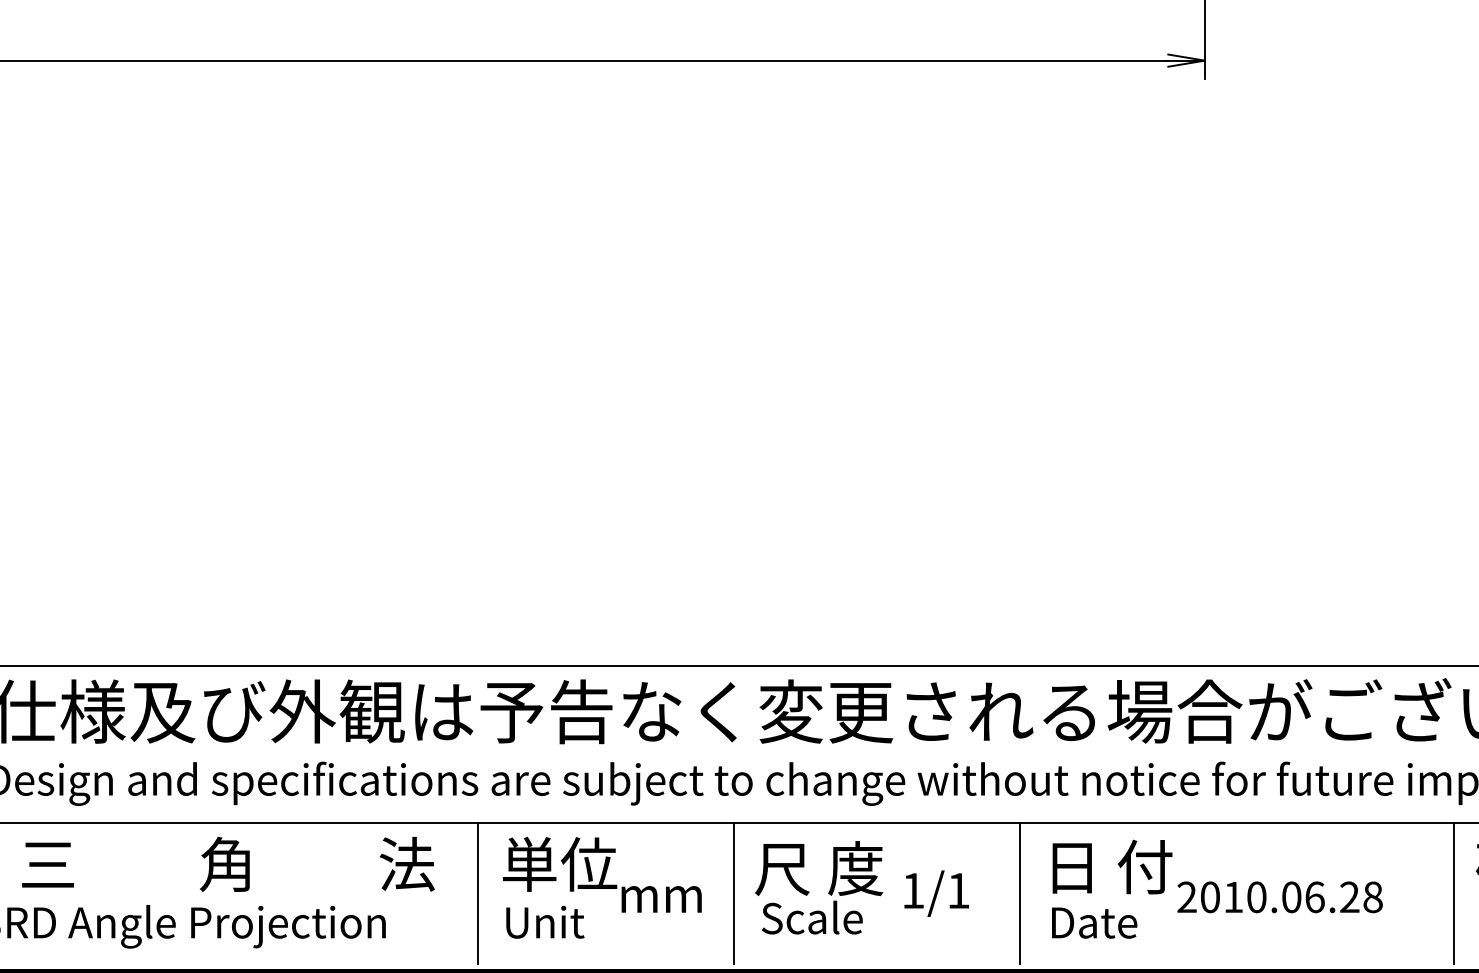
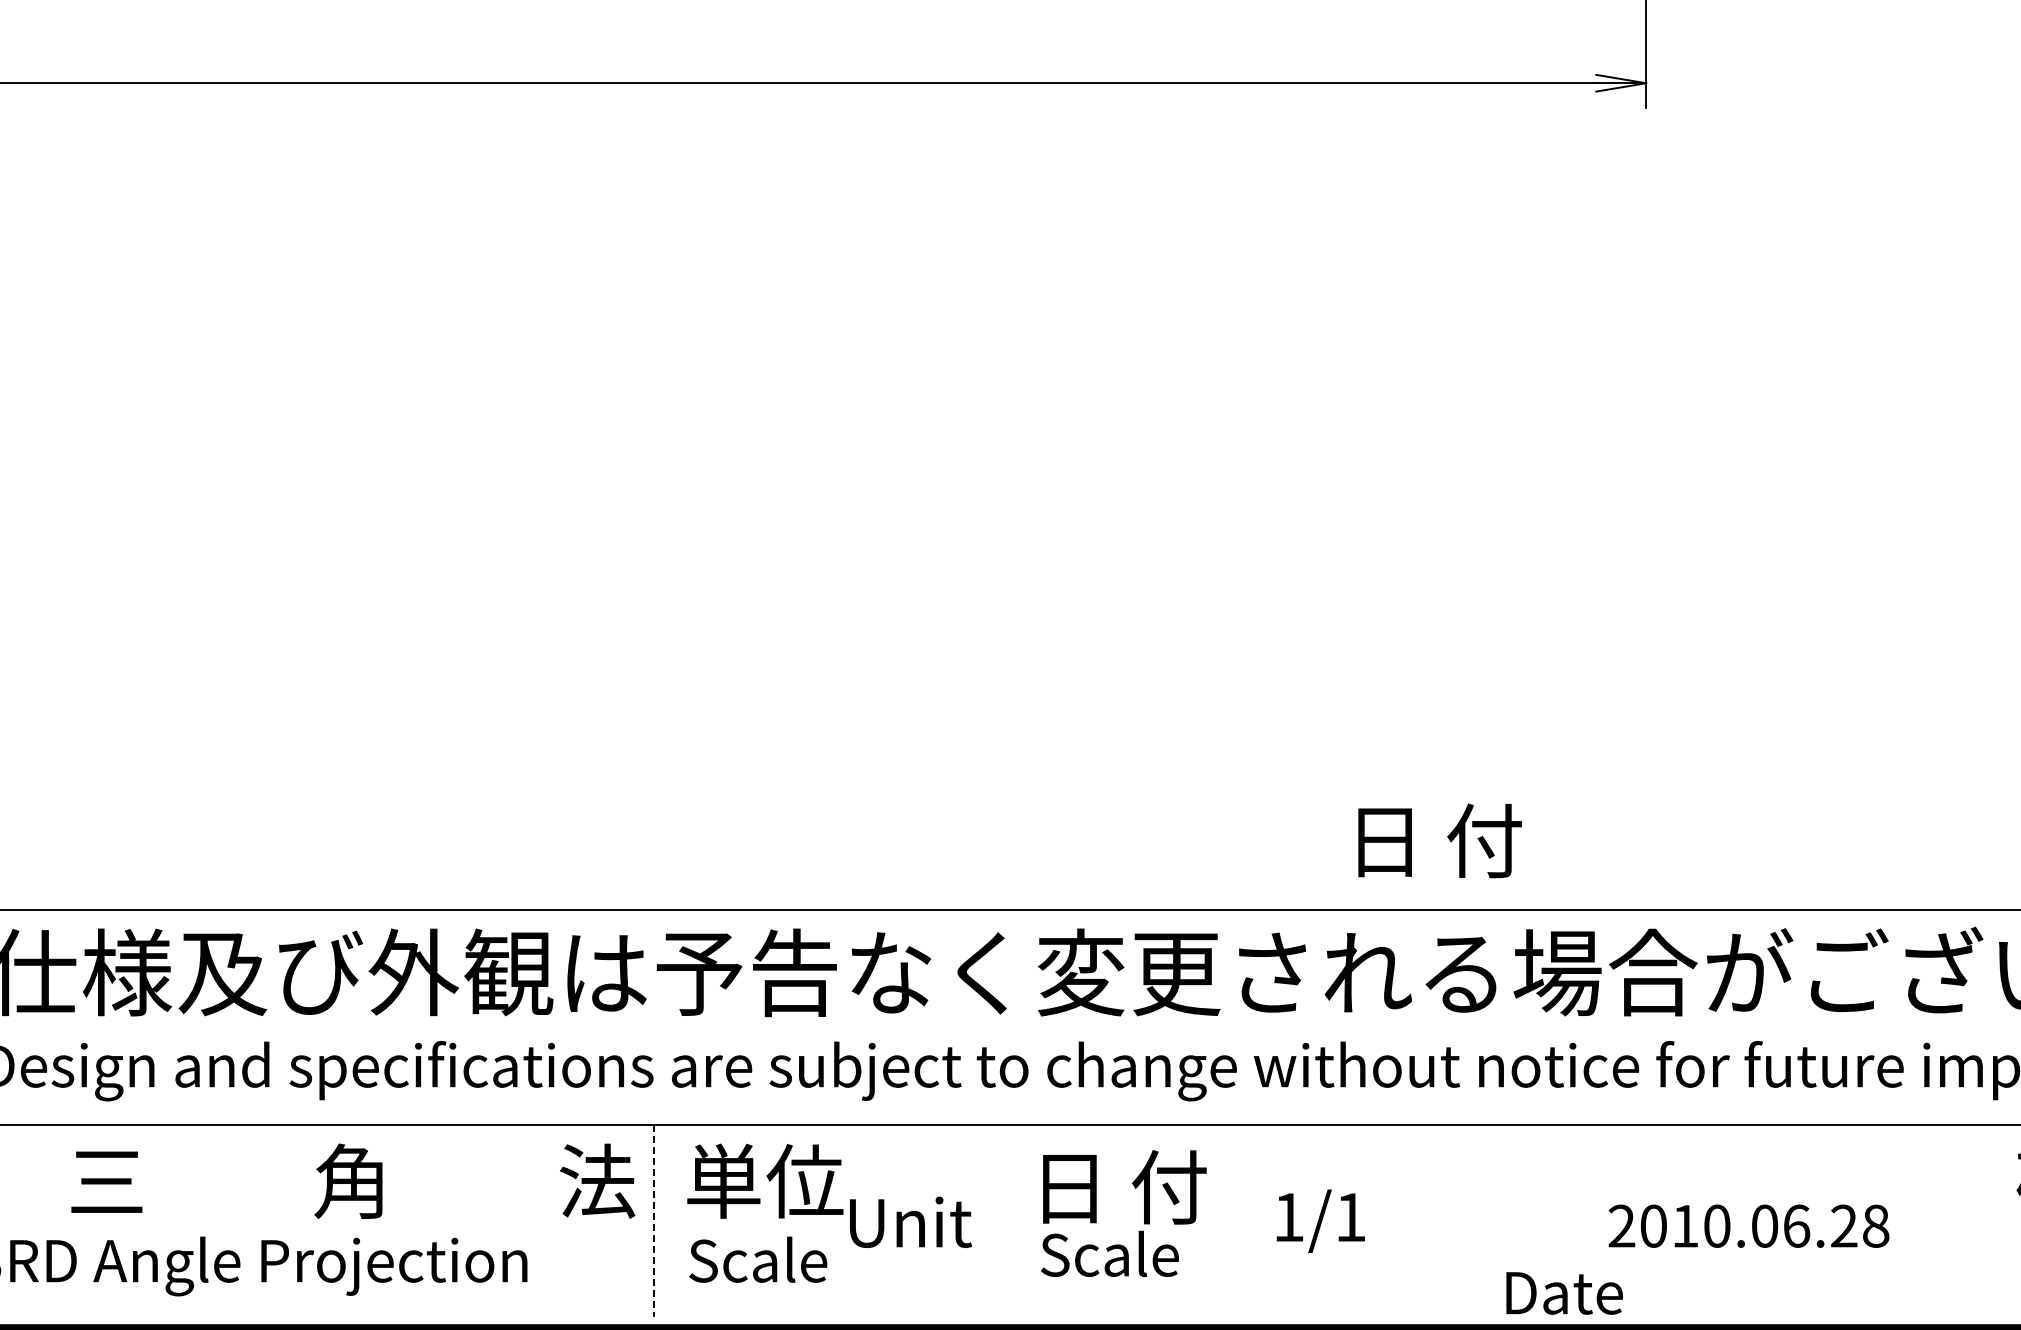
text: (228, 863) -> (353, 1180), moved
text: (1112, 866) -> (1439, 840), moved
text: (818, 868) -> (1118, 1186), 尺 度 -> 日 付
line: (478, 893) -> (653, 1221), solid -> dashed
text: (666, 893) -> (910, 1221), mm -> Unit
line: (734, 893) -> (1003, 1221), removed
text: (936, 893) -> (1320, 1221), moved
line: (1019, 893) -> (1393, 1221), removed
line: (1453, 893) -> (1986, 1221), removed
text: (555, 921) -> (758, 1259), Unit -> Scale
text: (1094, 923) -> (1564, 1293), moved

